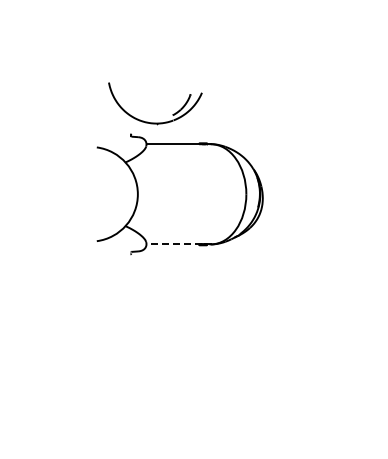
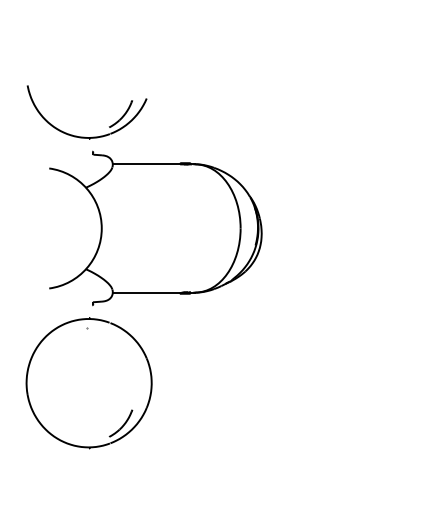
part: (155, 122) -> (87, 136), moved
line: (174, 244) -> (148, 292), dashed -> solid
part: (127, 314) -> (88, 382), added

